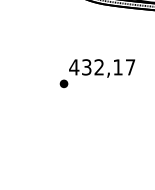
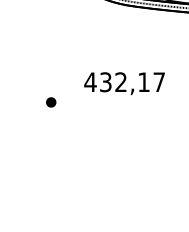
part: (63, 83) -> (50, 101), moved

